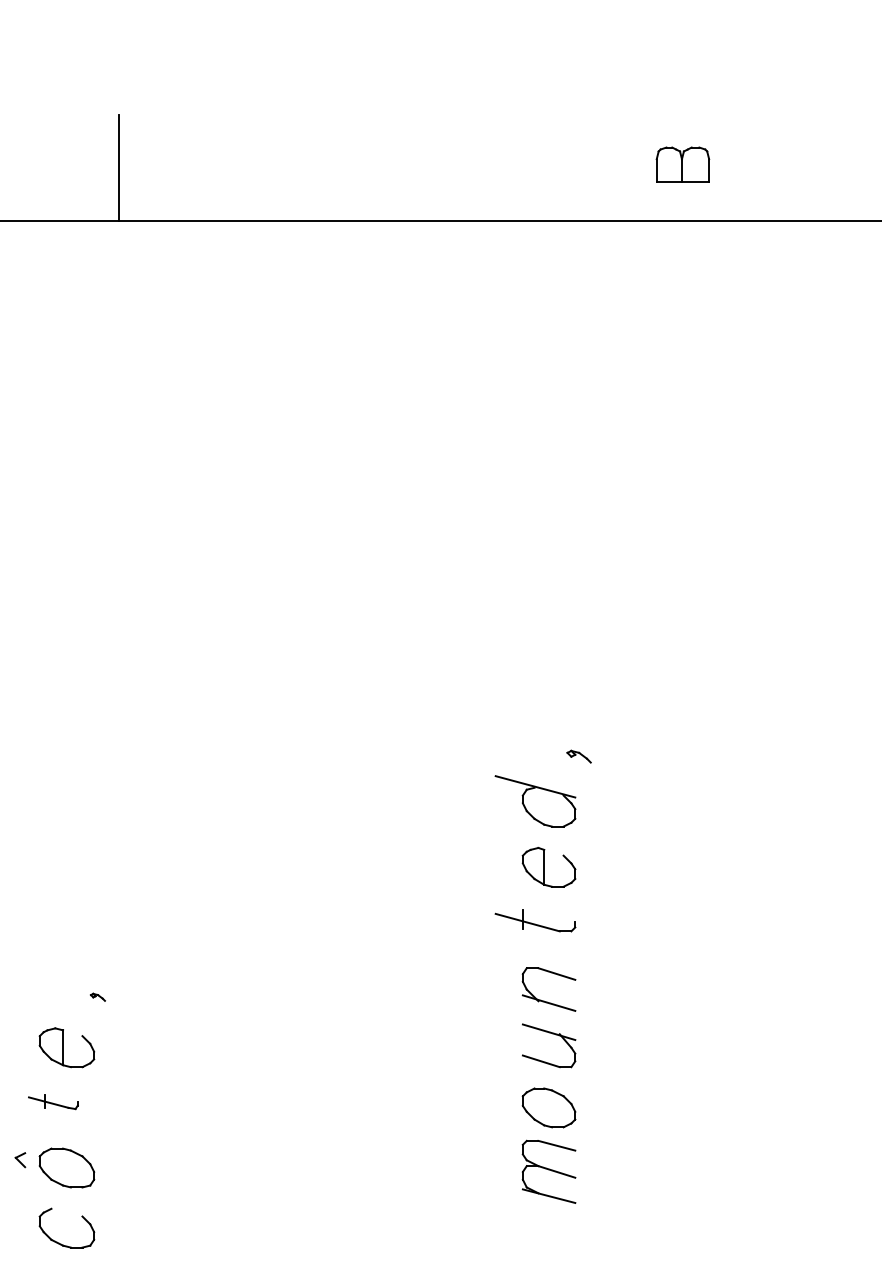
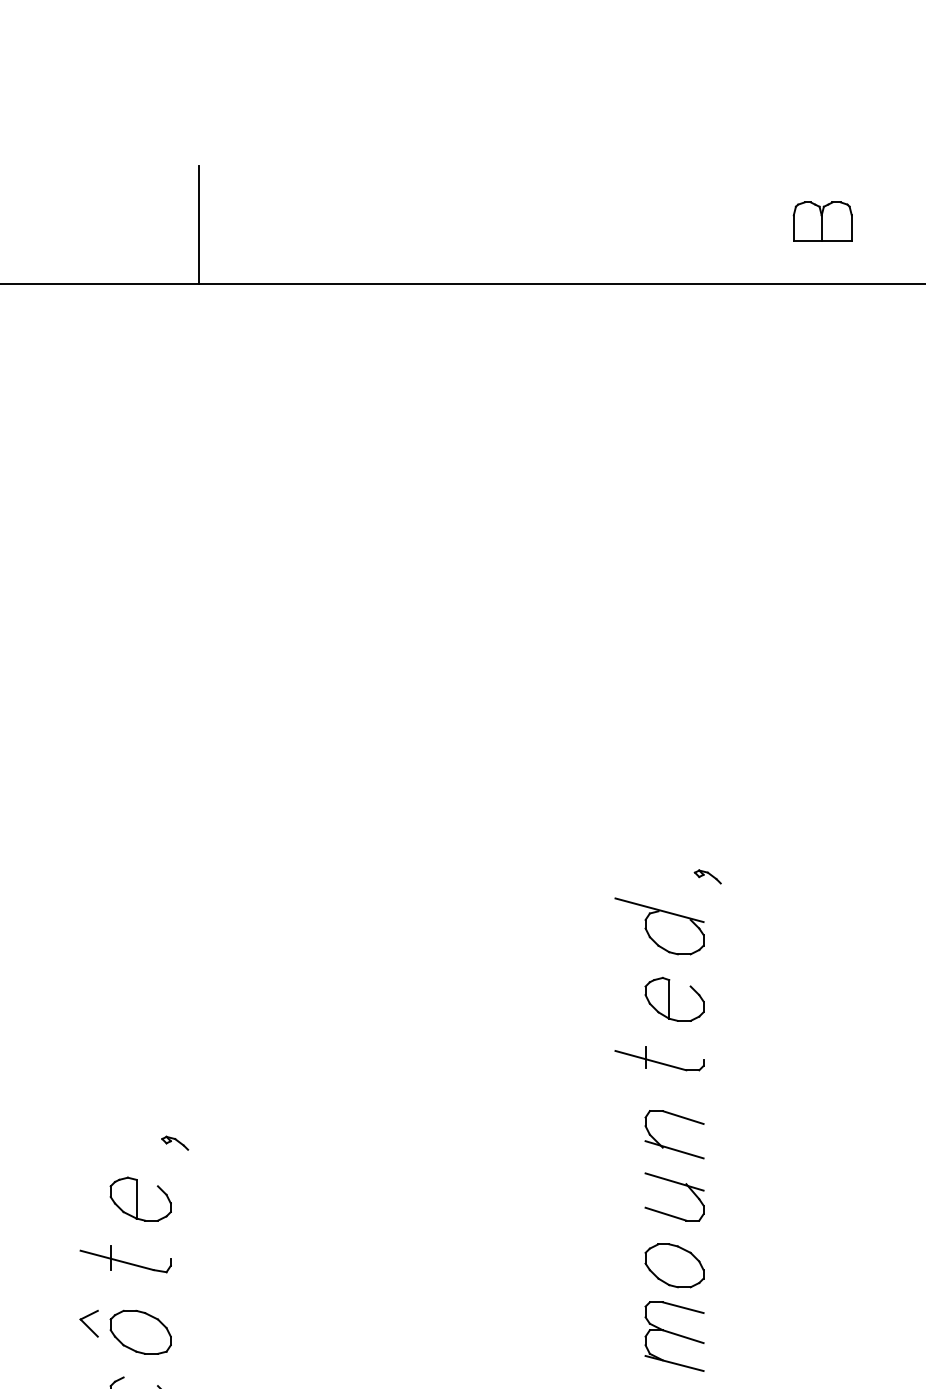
part: (97, 997) -> (174, 1143), size x1.67
part: (53, 1101) -> (125, 1258), size x1.67
part: (20, 1159) -> (89, 1322), size x1.67

